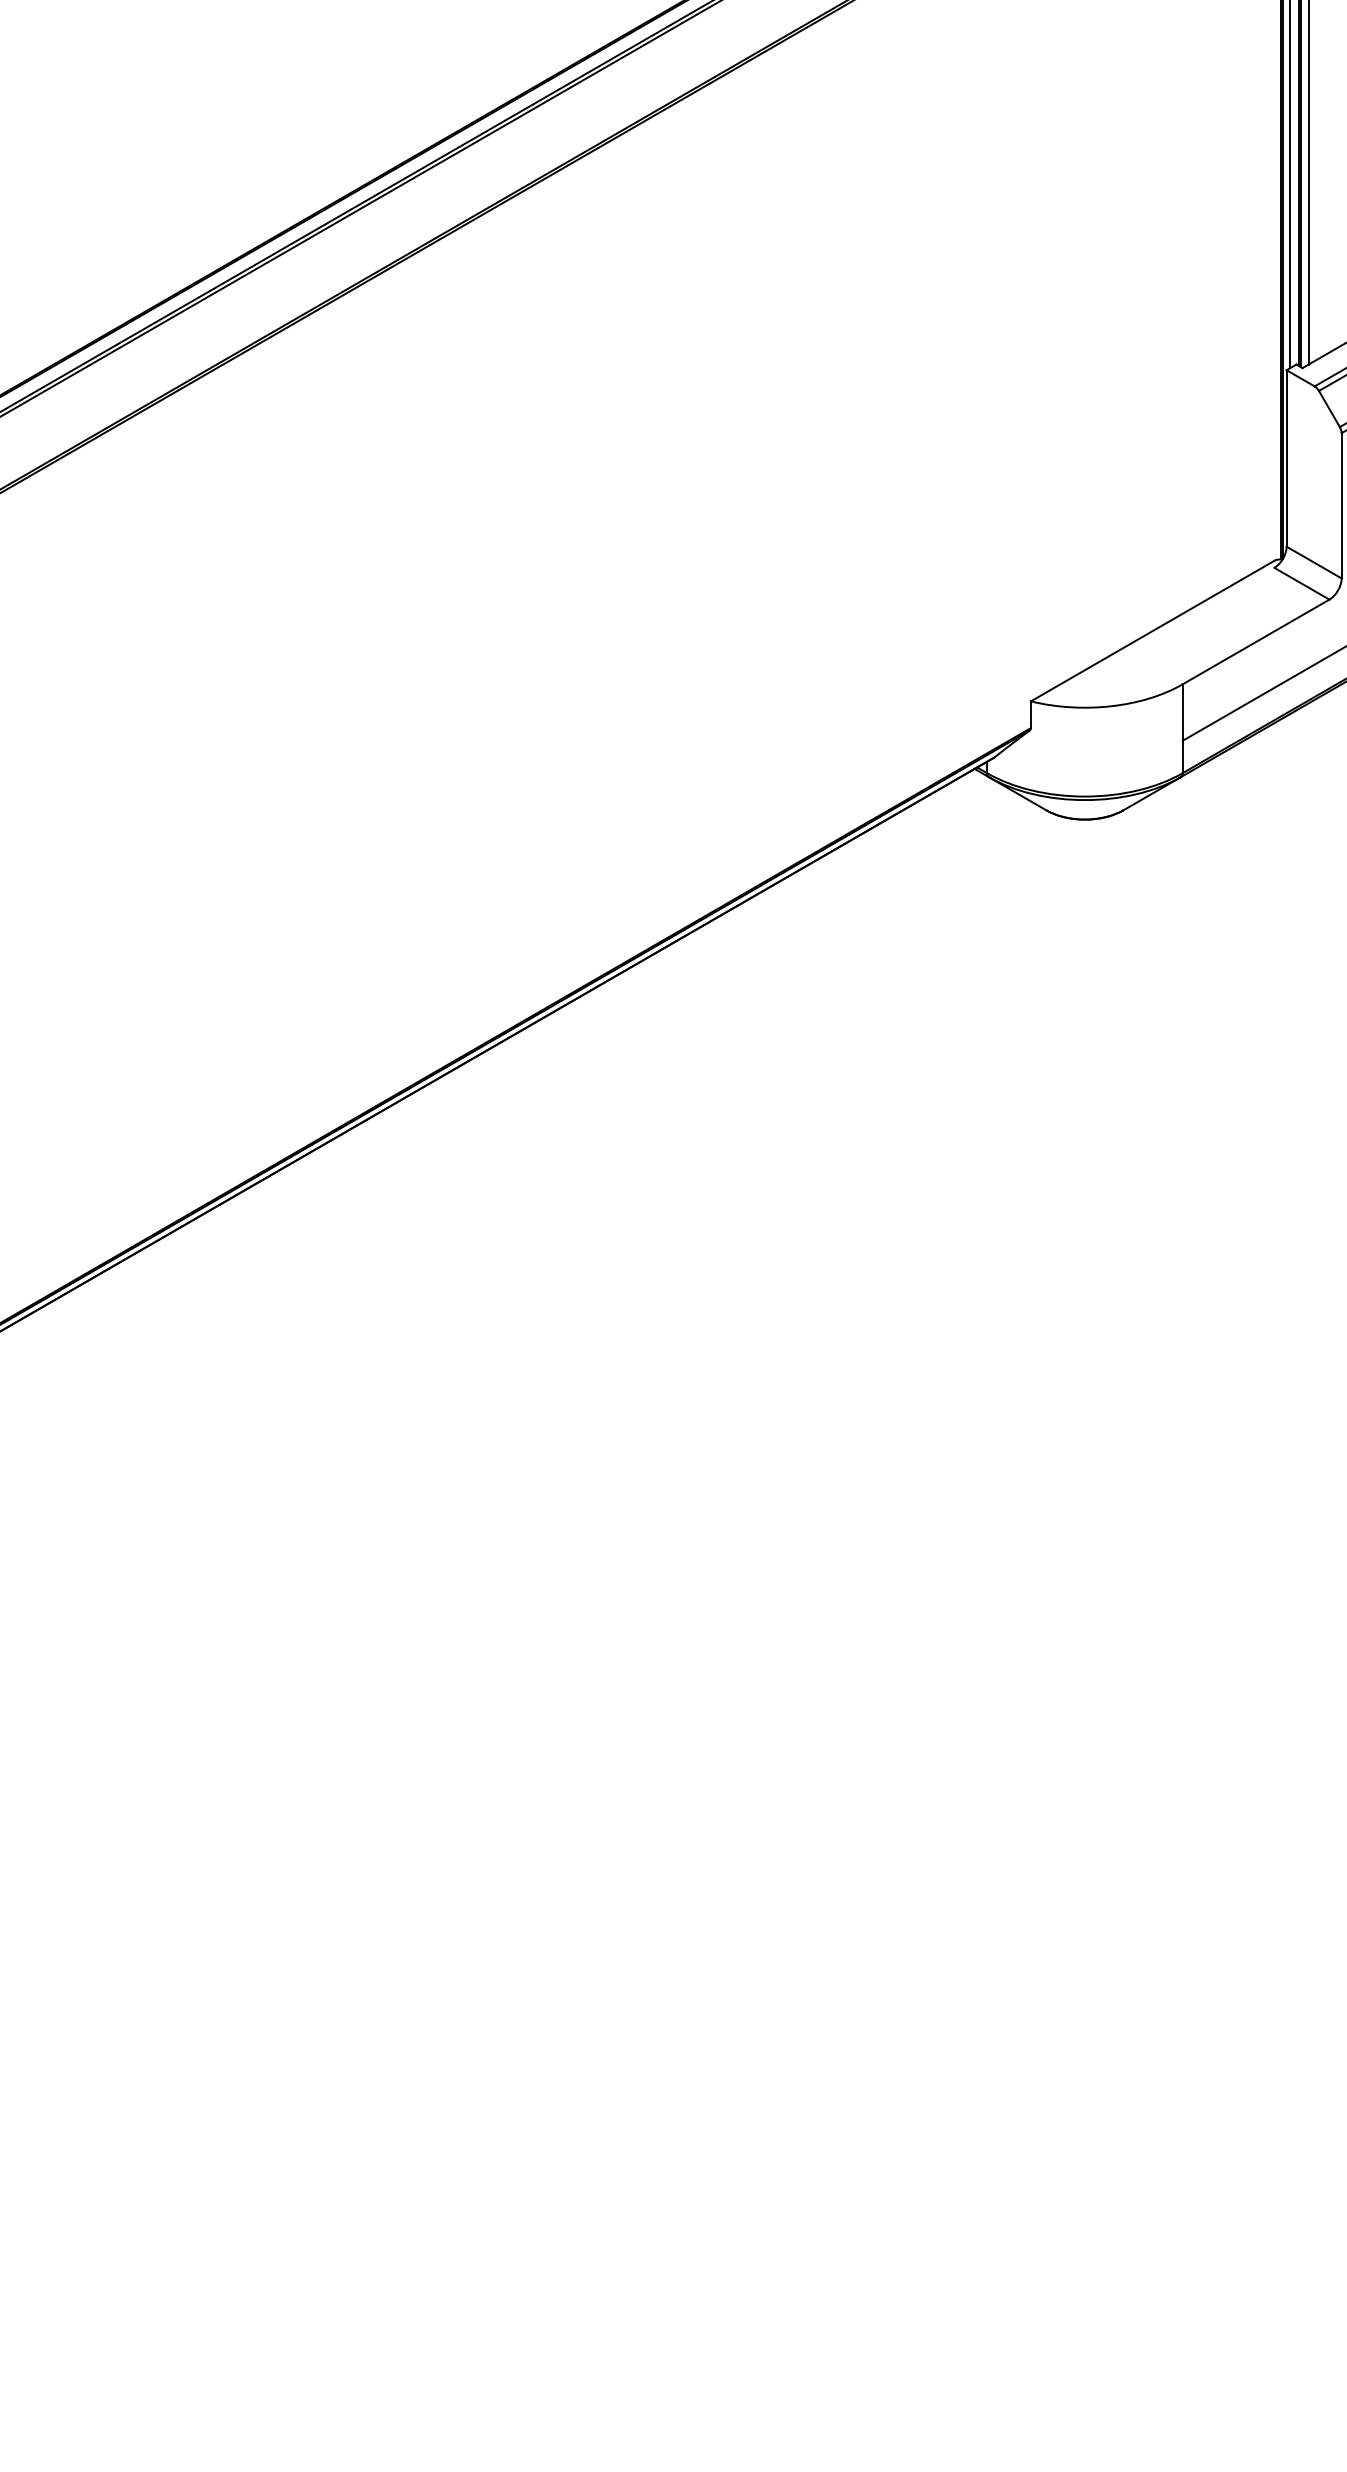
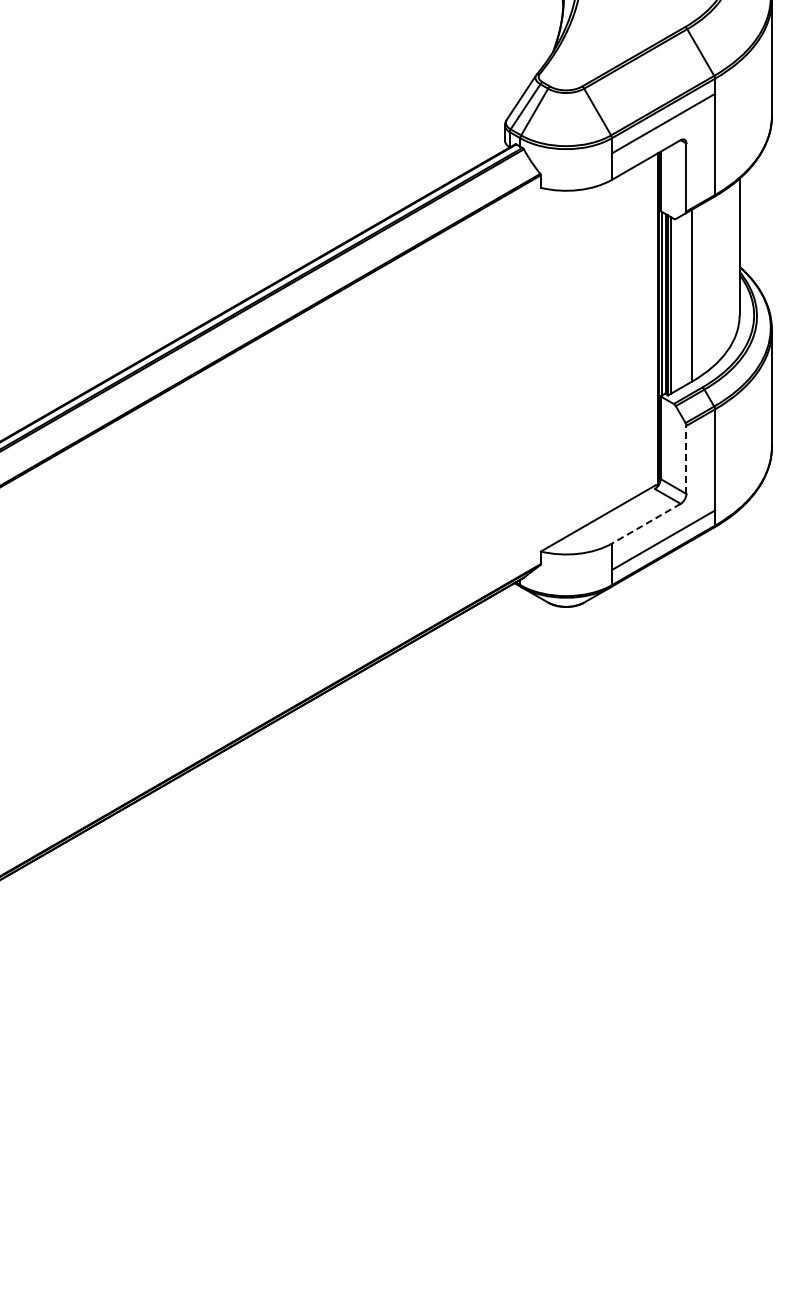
line: (1341, 504) -> (686, 459), solid -> dashed
line: (1256, 641) -> (646, 523), solid -> dashed

